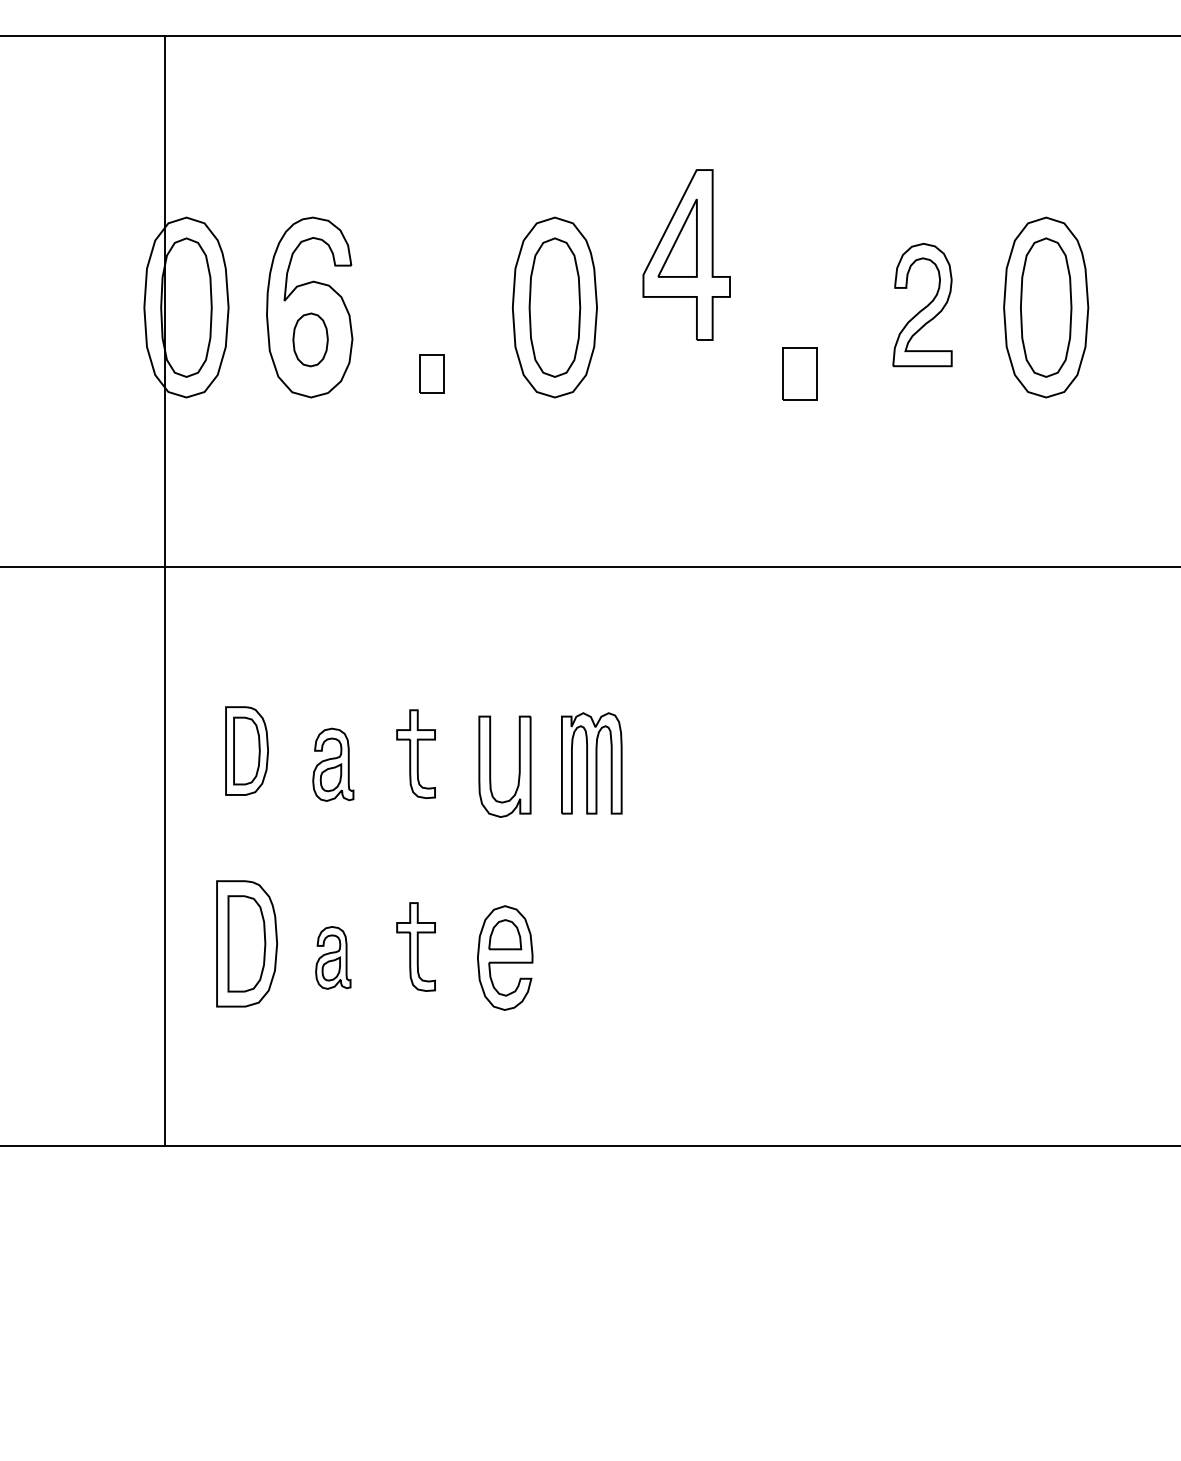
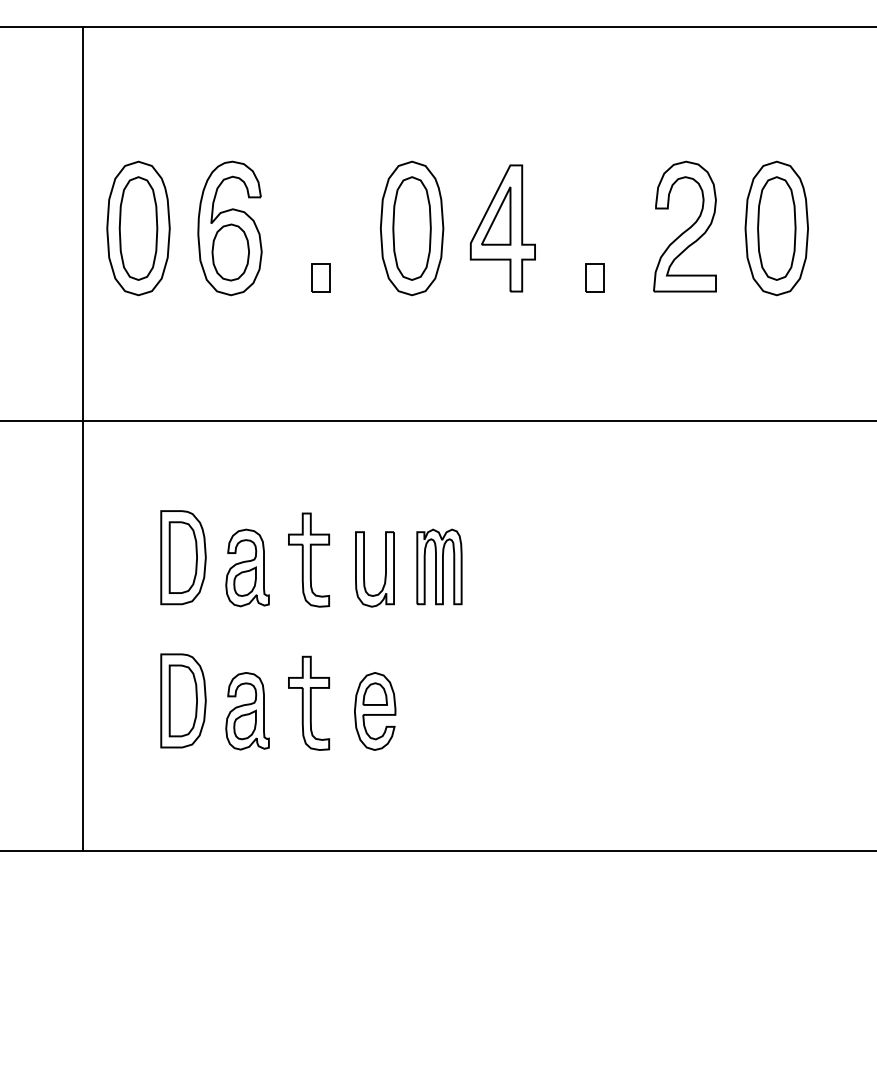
part: (686, 255) -> (502, 228), moved
part: (921, 304) -> (684, 226), size x1.43
part: (310, 339) -> (230, 252), size x1.43
part: (800, 373) -> (594, 277), size x0.71
line: (164, 590) -> (83, 438), moved
part: (247, 750) -> (183, 557), size x1.43
part: (415, 753) -> (308, 559), size x1.43
part: (333, 764) -> (247, 567), size x1.43
part: (415, 946) -> (308, 702), size x1.43
part: (333, 958) -> (247, 711), size x1.67

